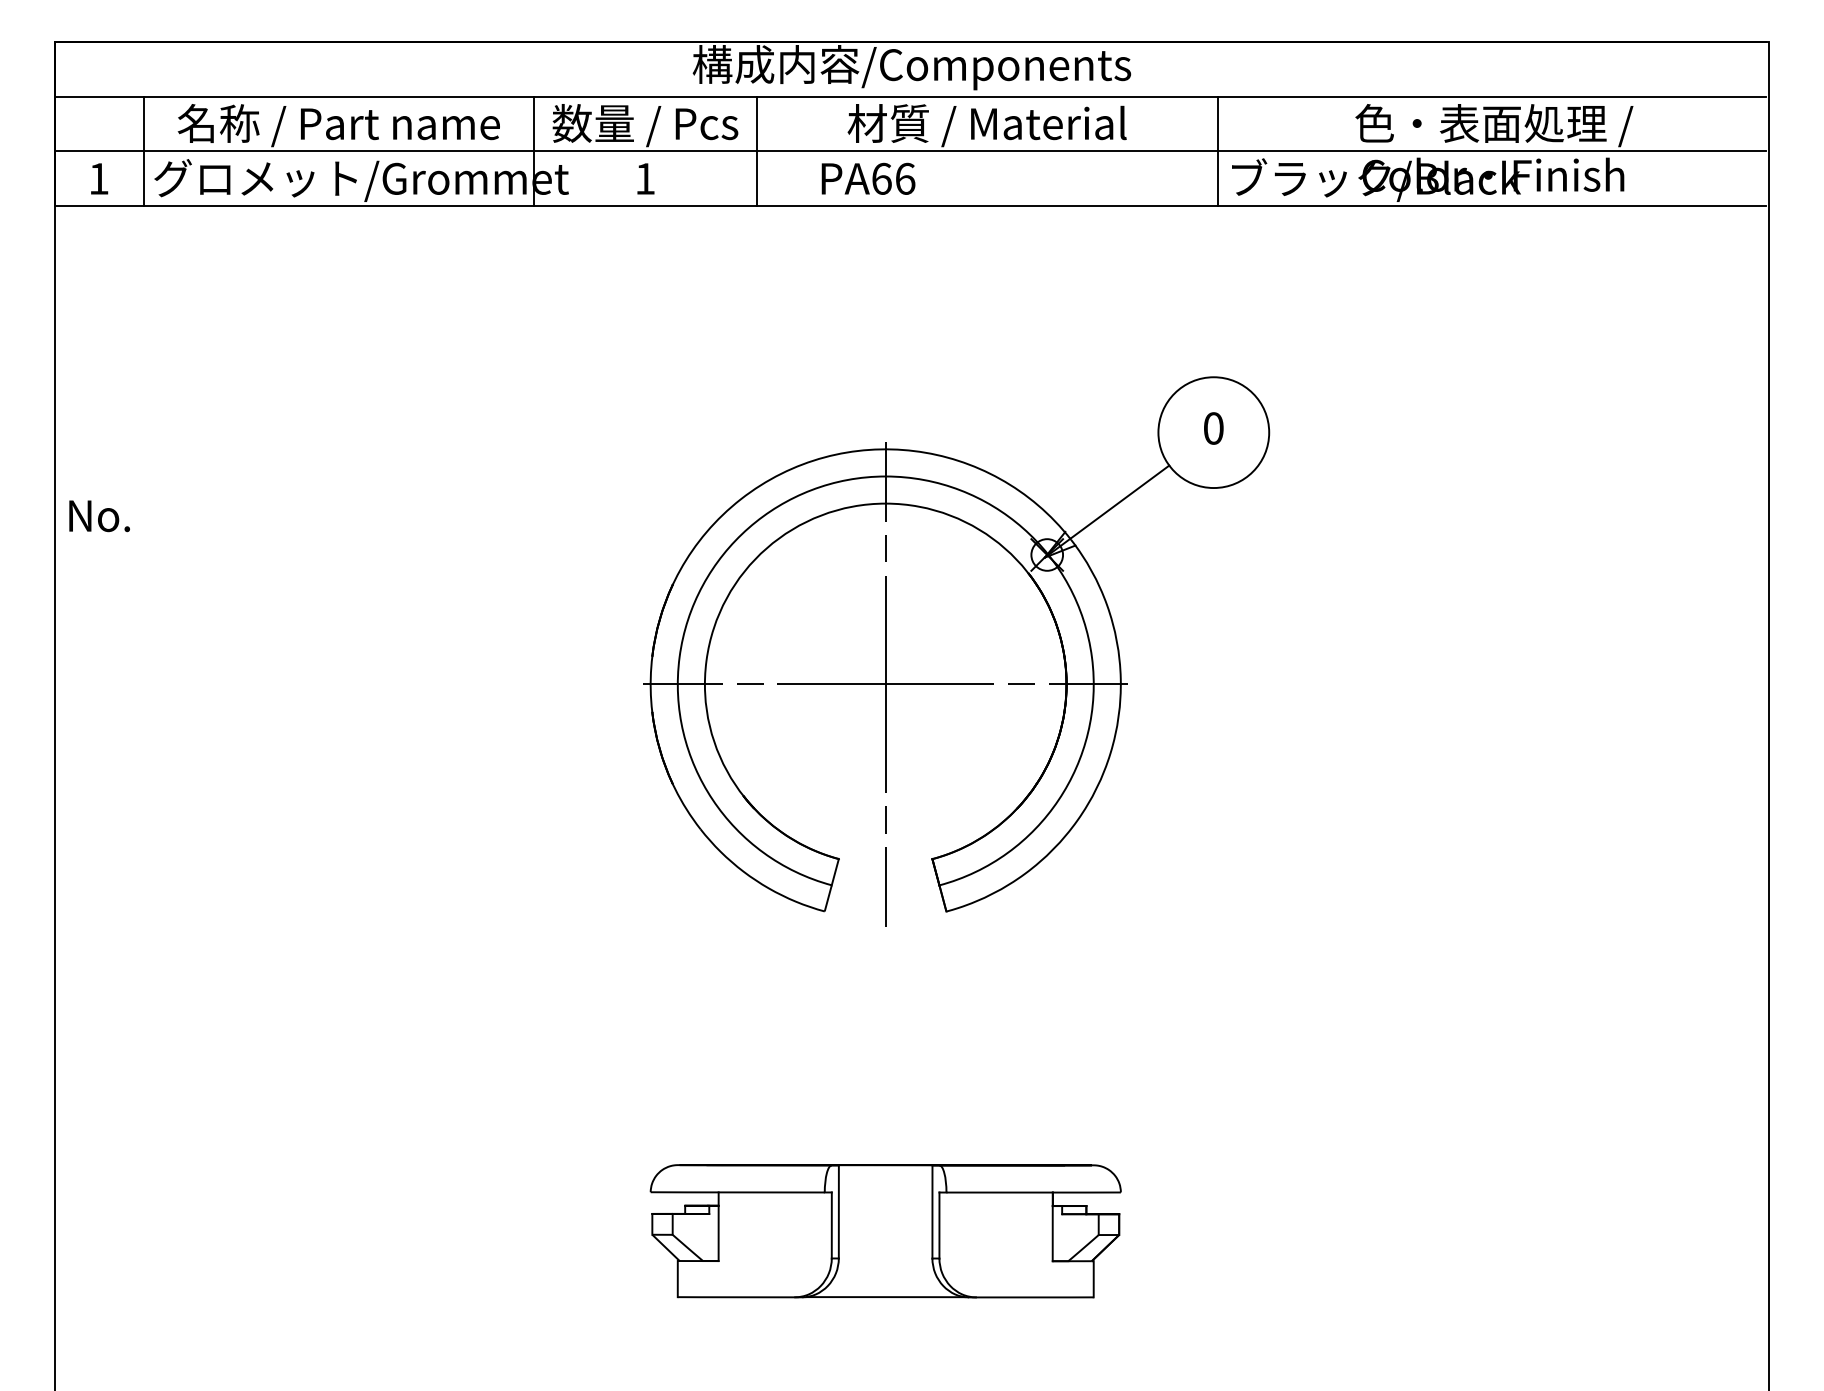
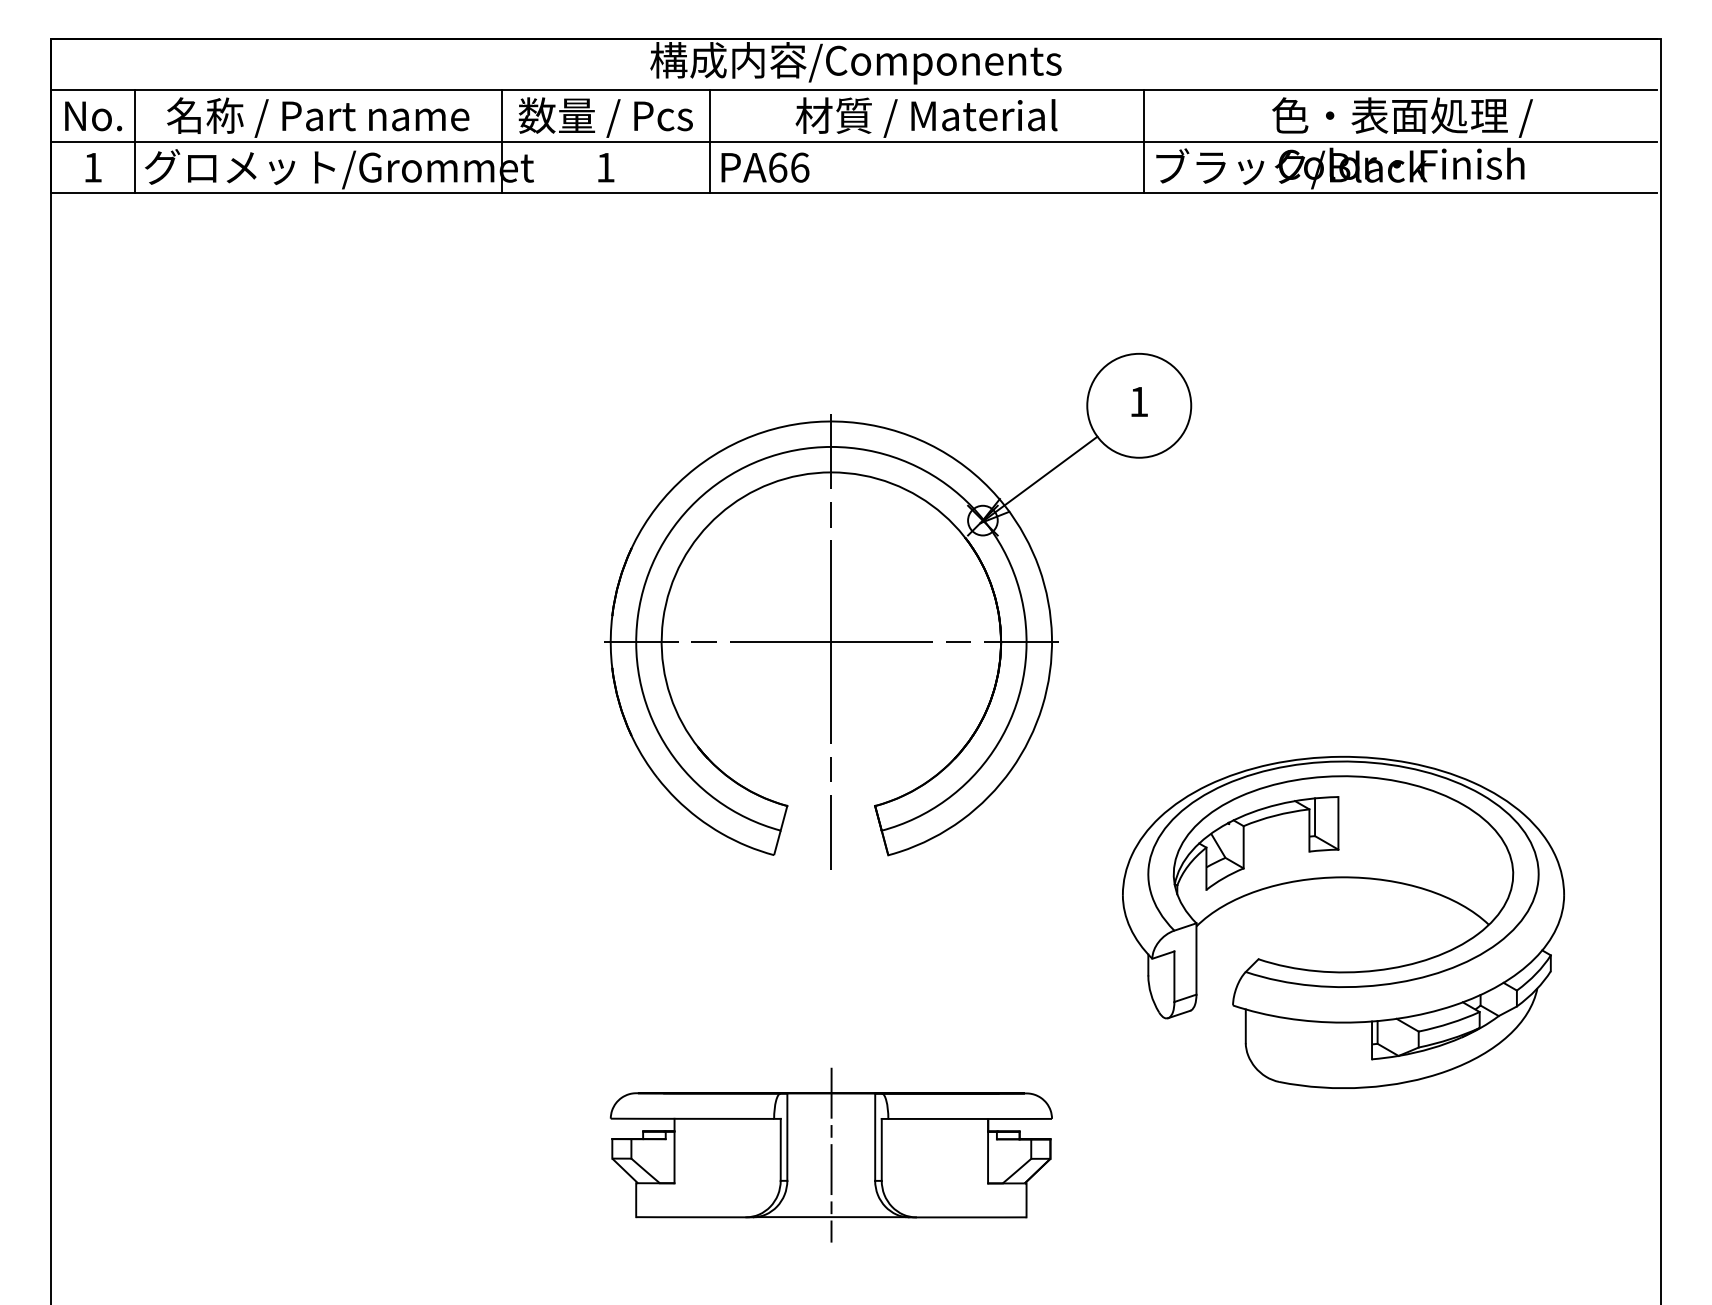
text: (868, 178) -> (765, 167), moved
text: (1213, 428) -> (1138, 401), 0 -> 1
text: (99, 516) -> (93, 116), moved
part: (1438, 936) -> (1350, 878), added
line: (885, 1230) -> (831, 1154), added

